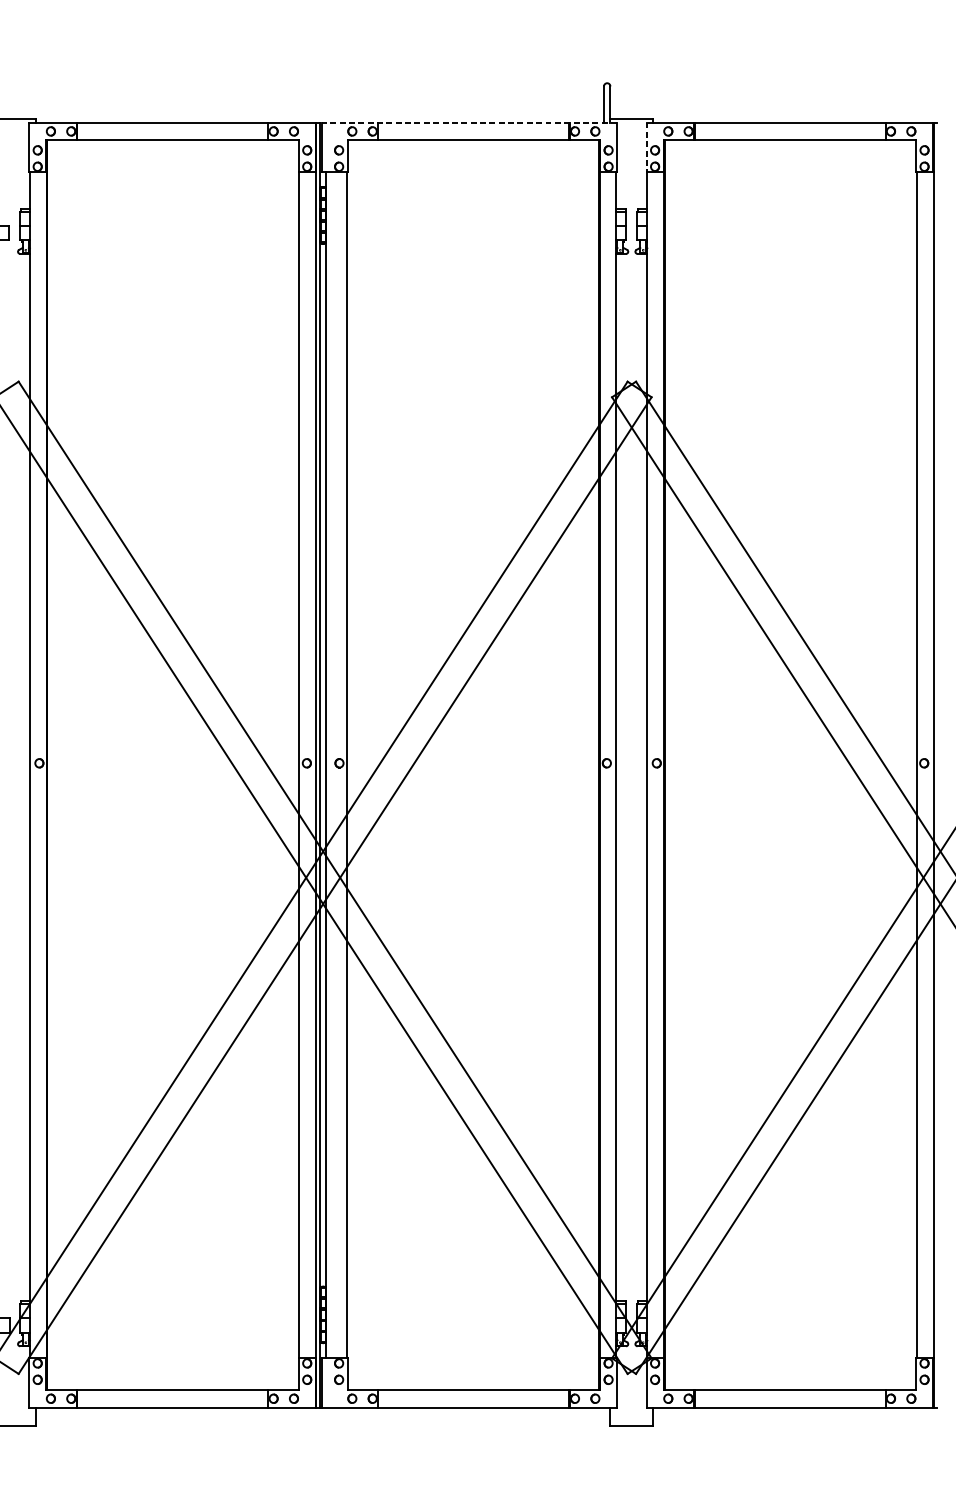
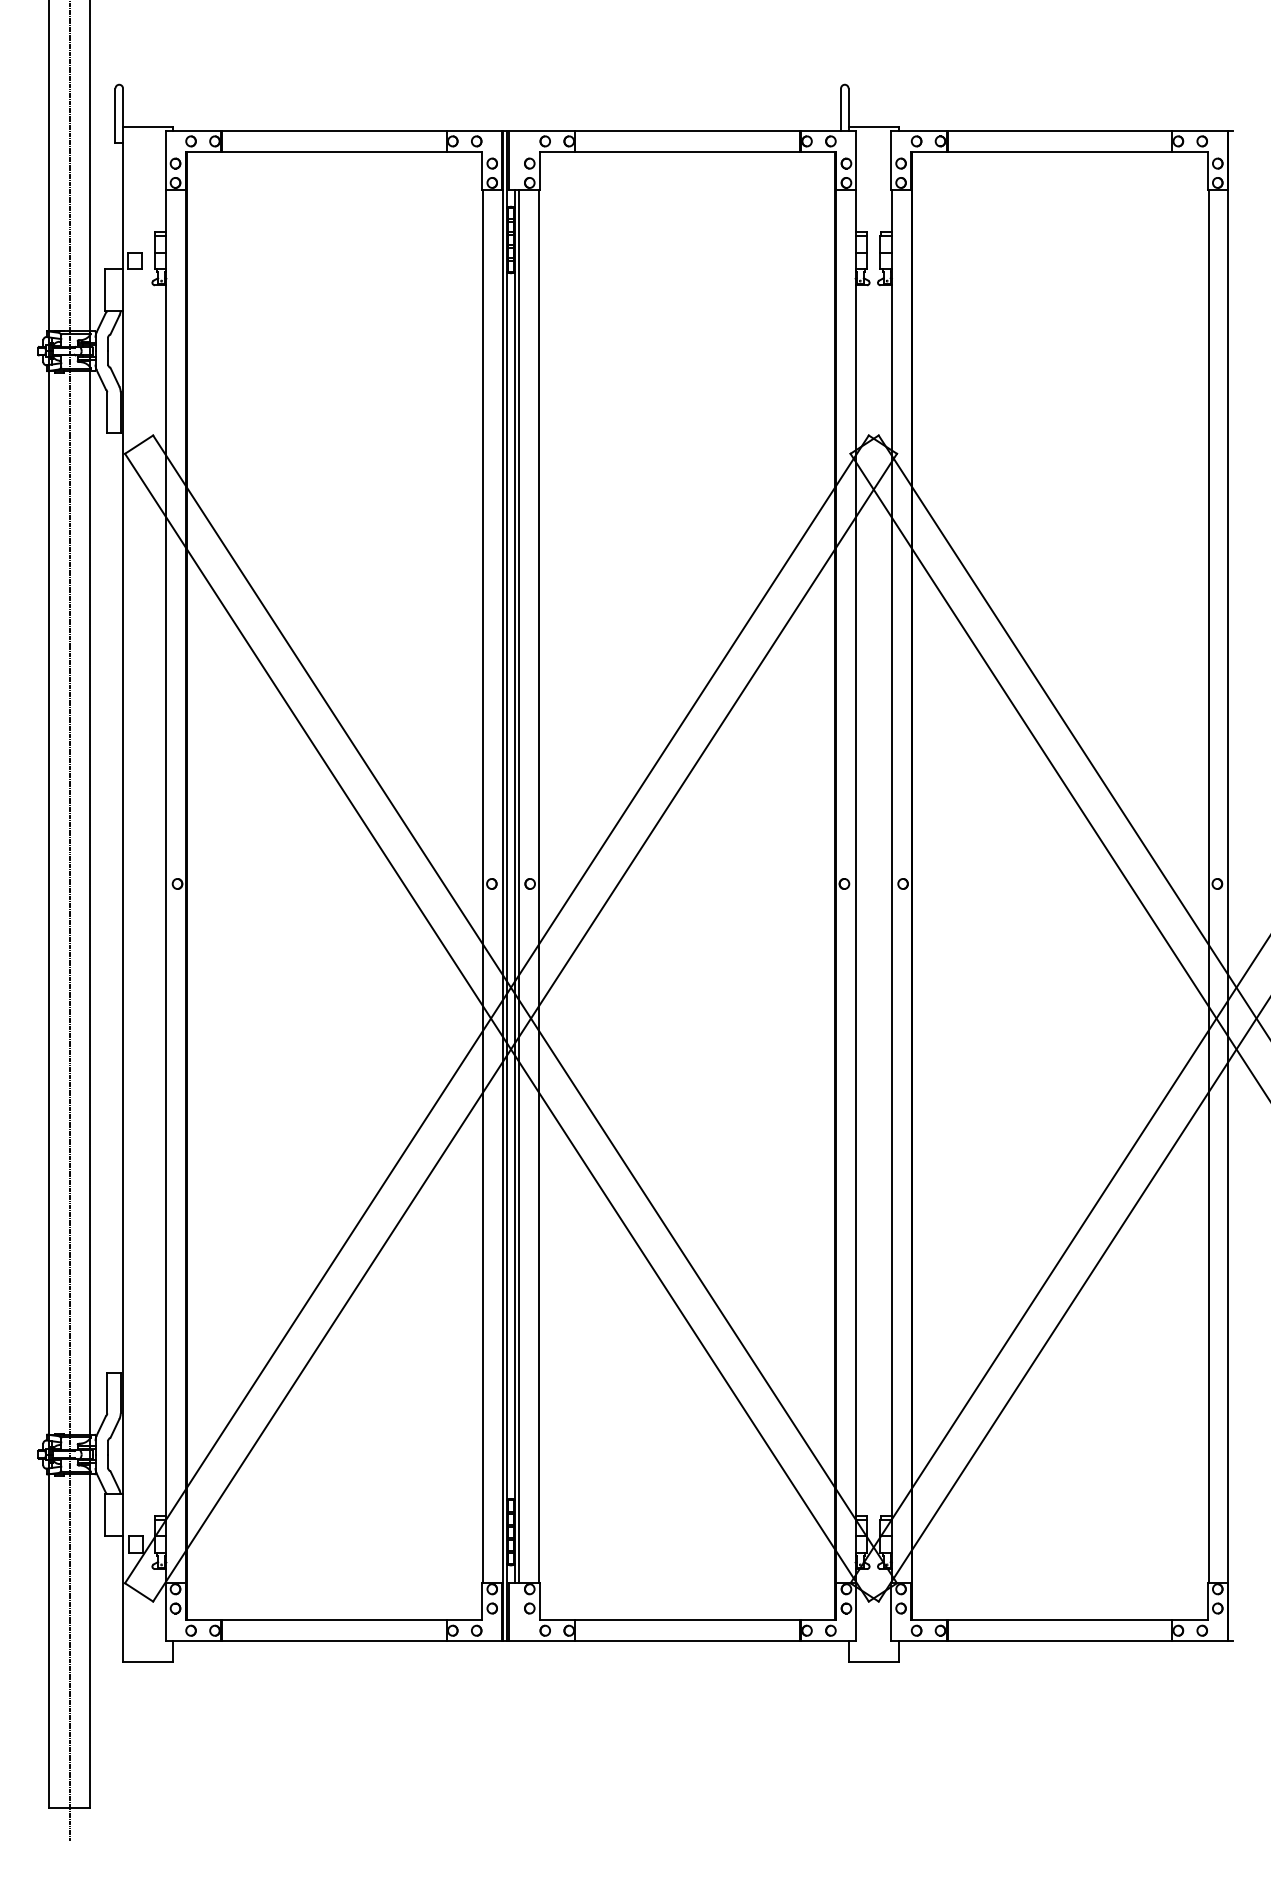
line: (469, 122) -> (682, 130), dashed -> solid
line: (646, 147) -> (891, 160), dashed -> solid
line: (330, 764) -> (519, 885), added

